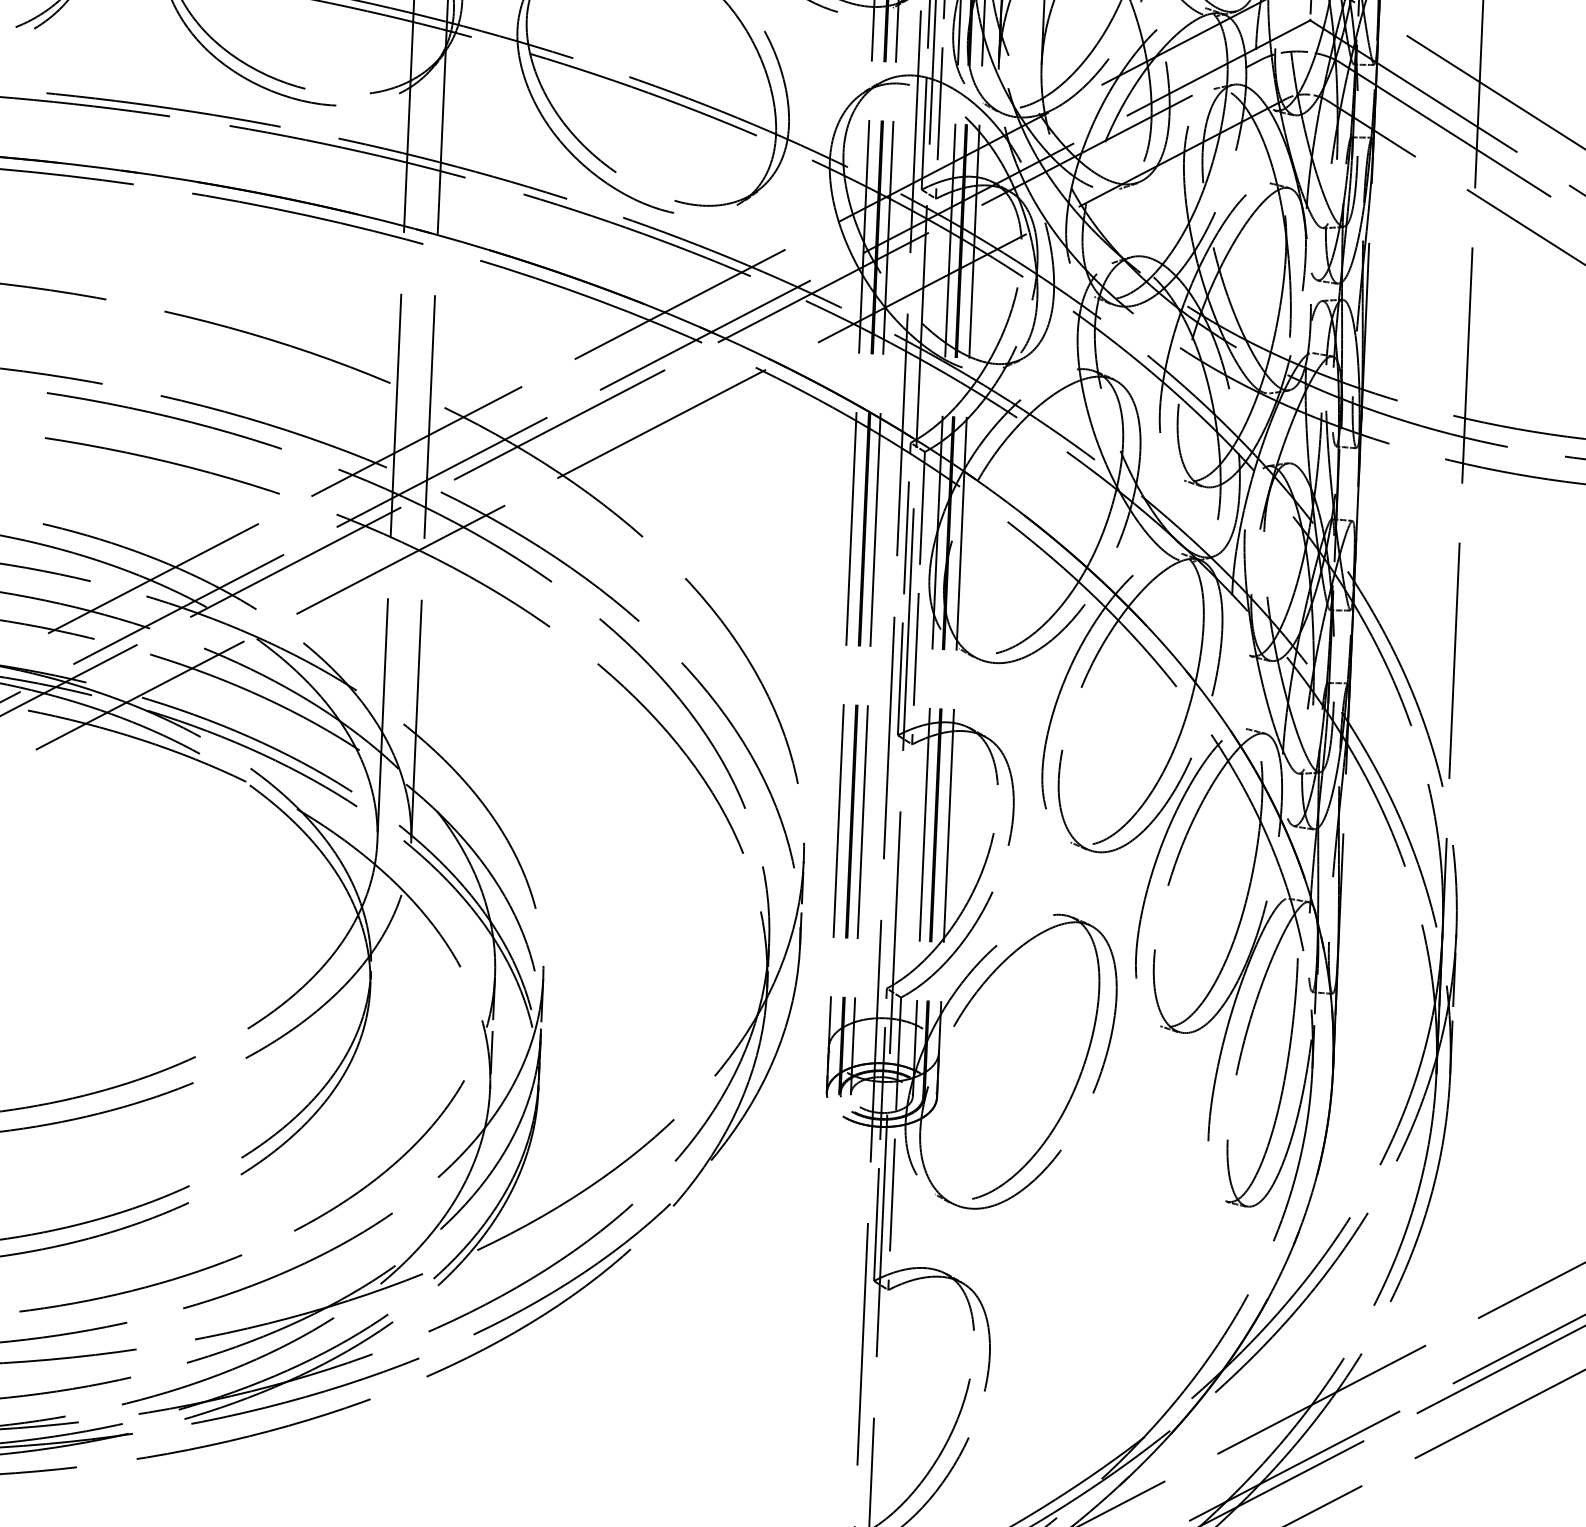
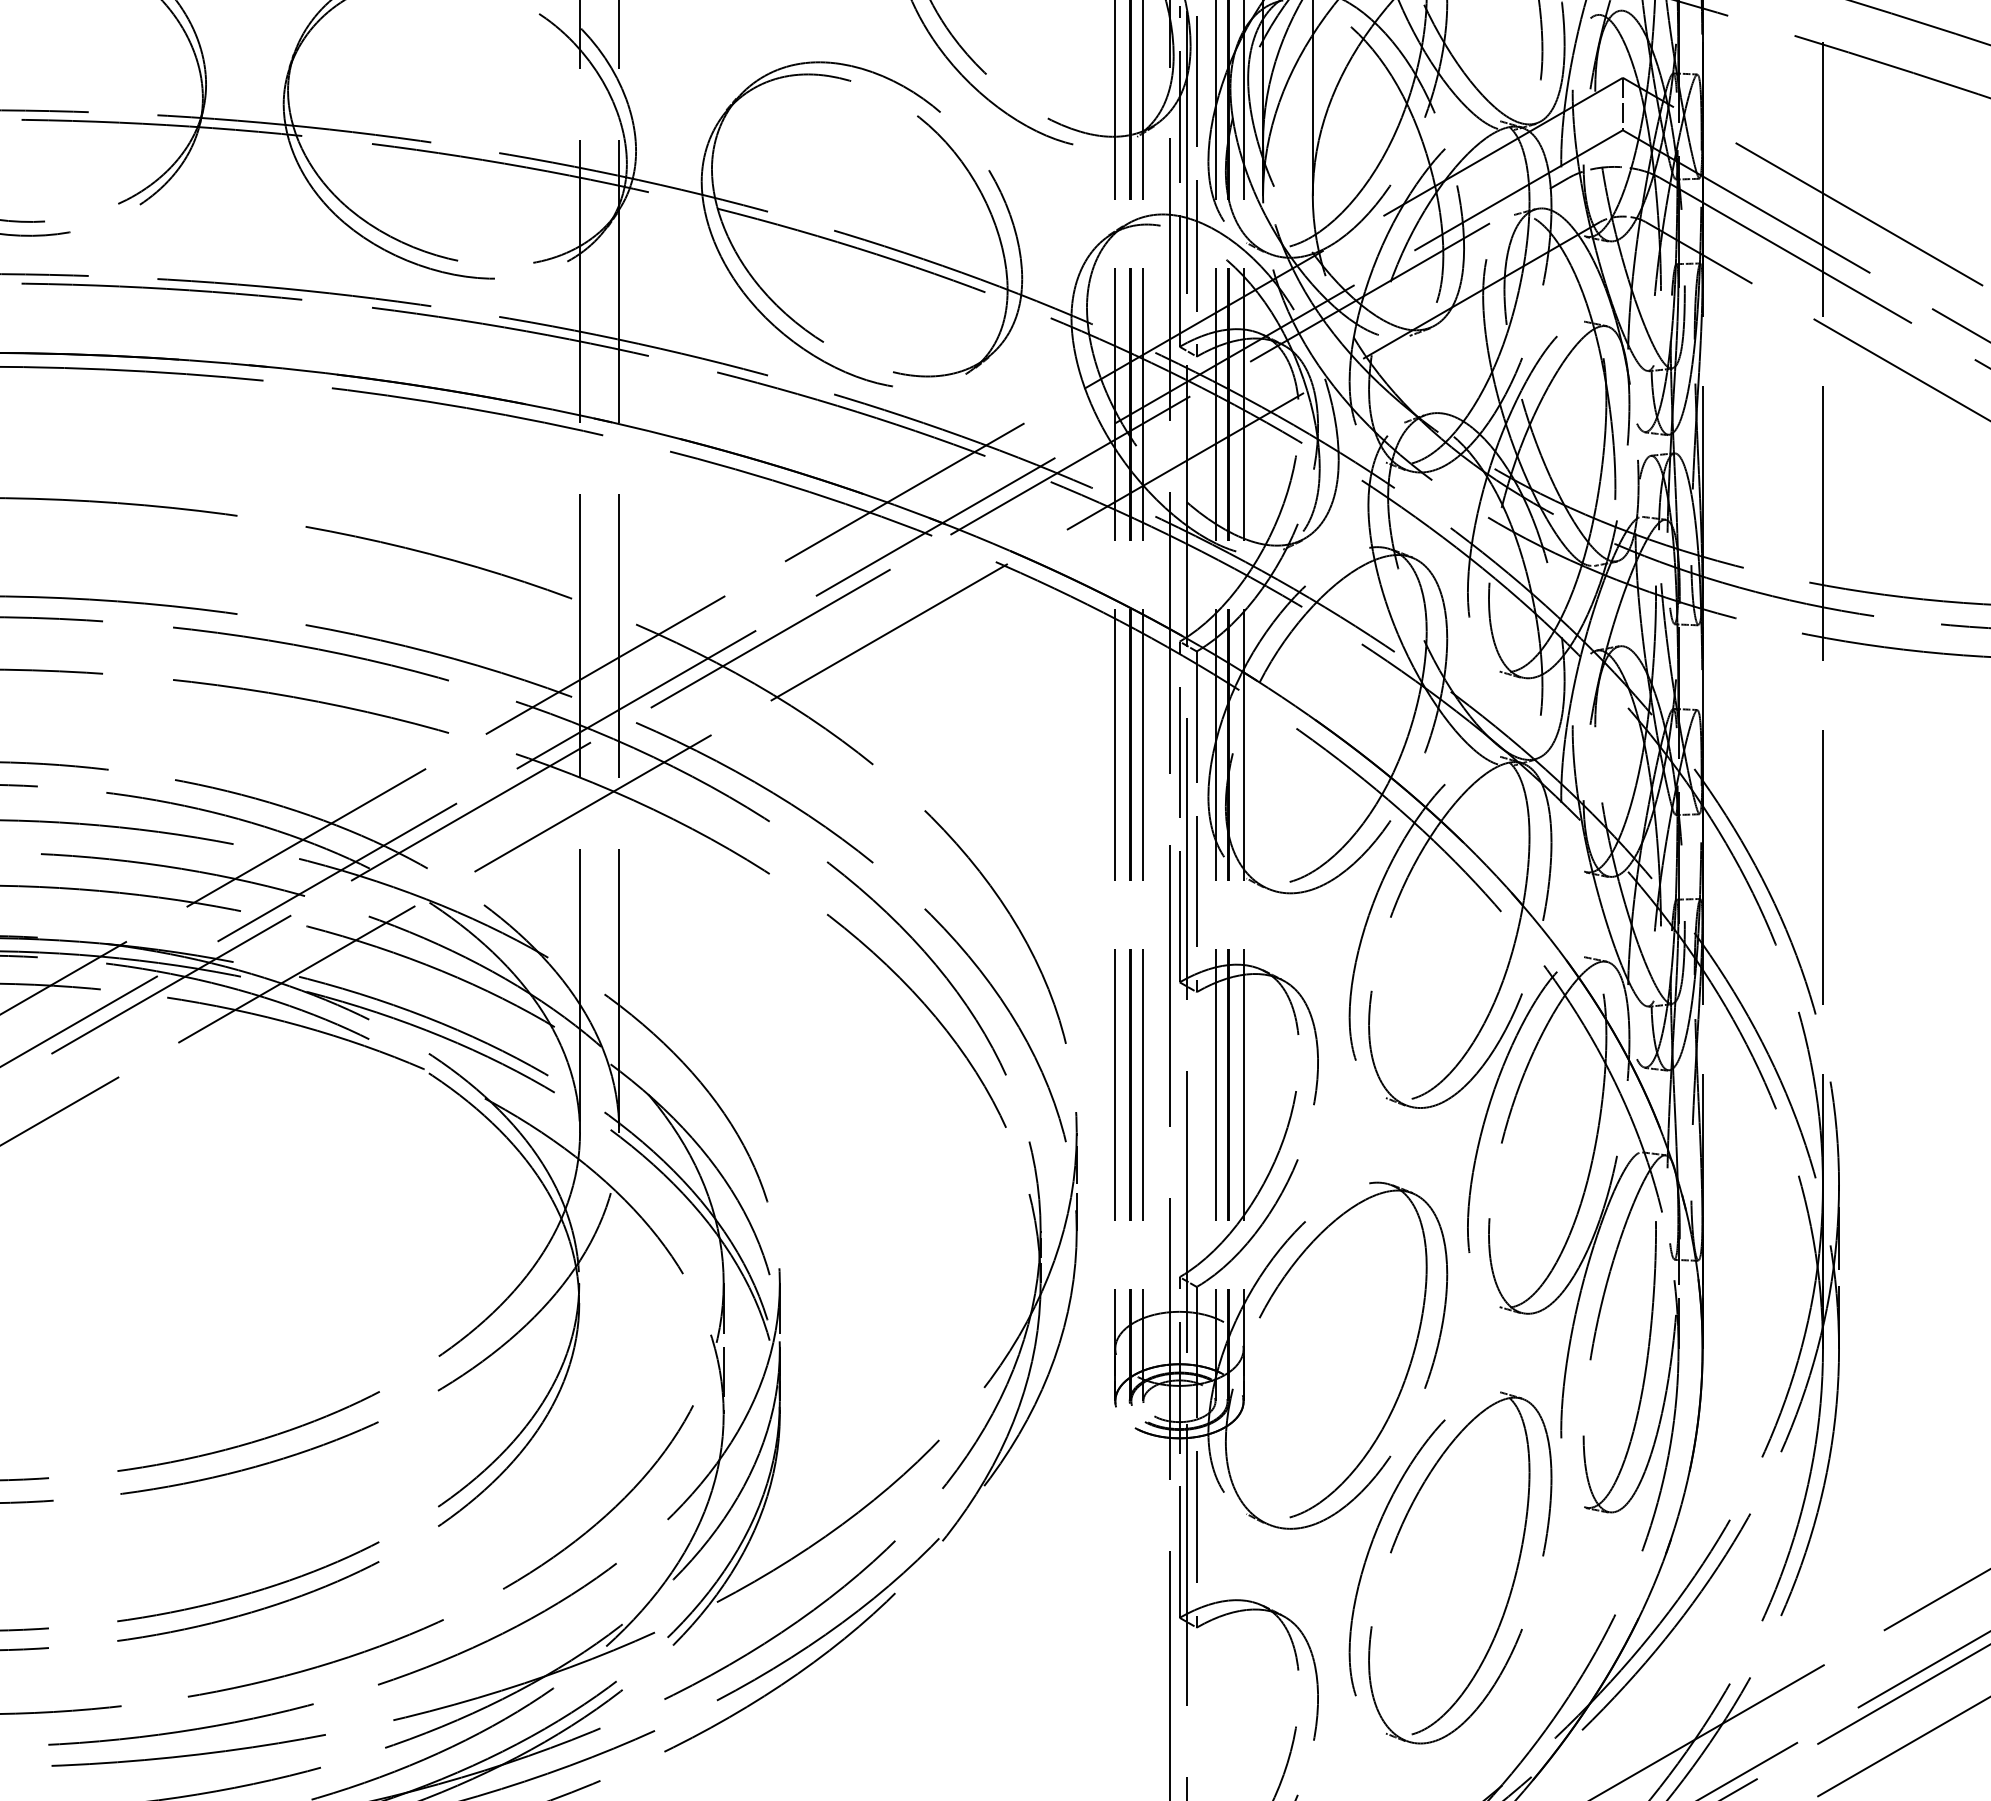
part: (1061, 1227) -> (1394, 1546), added

